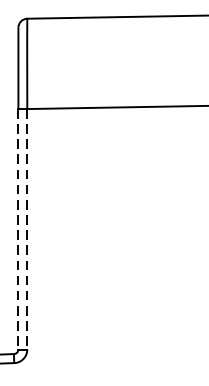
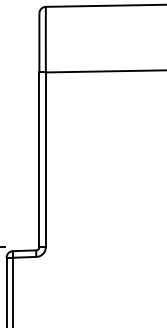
line: (18, 230) -> (39, 160), dashed -> solid
line: (26, 230) -> (45, 160), dashed -> solid

